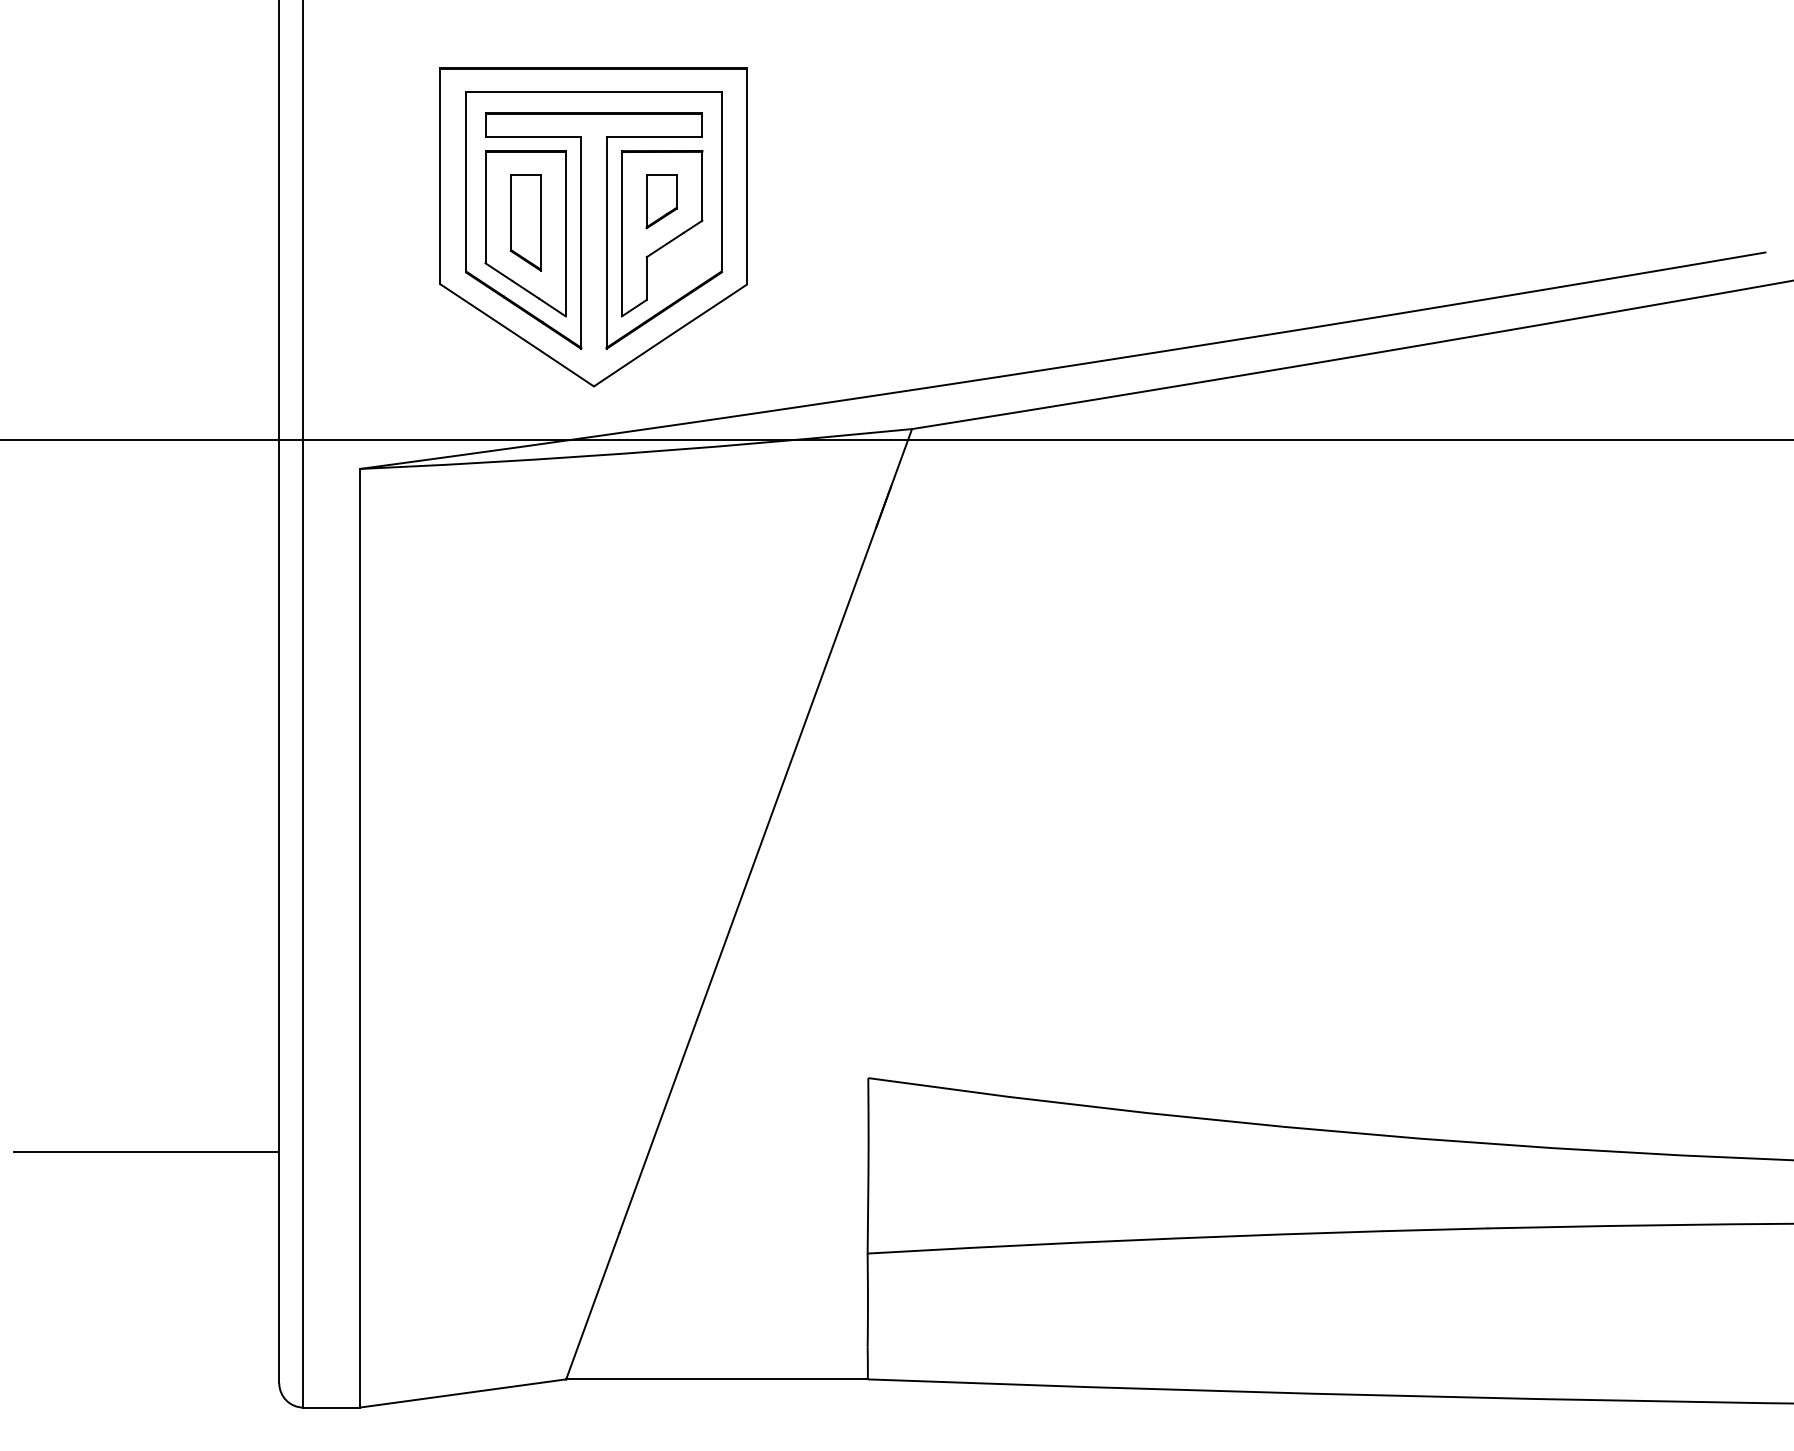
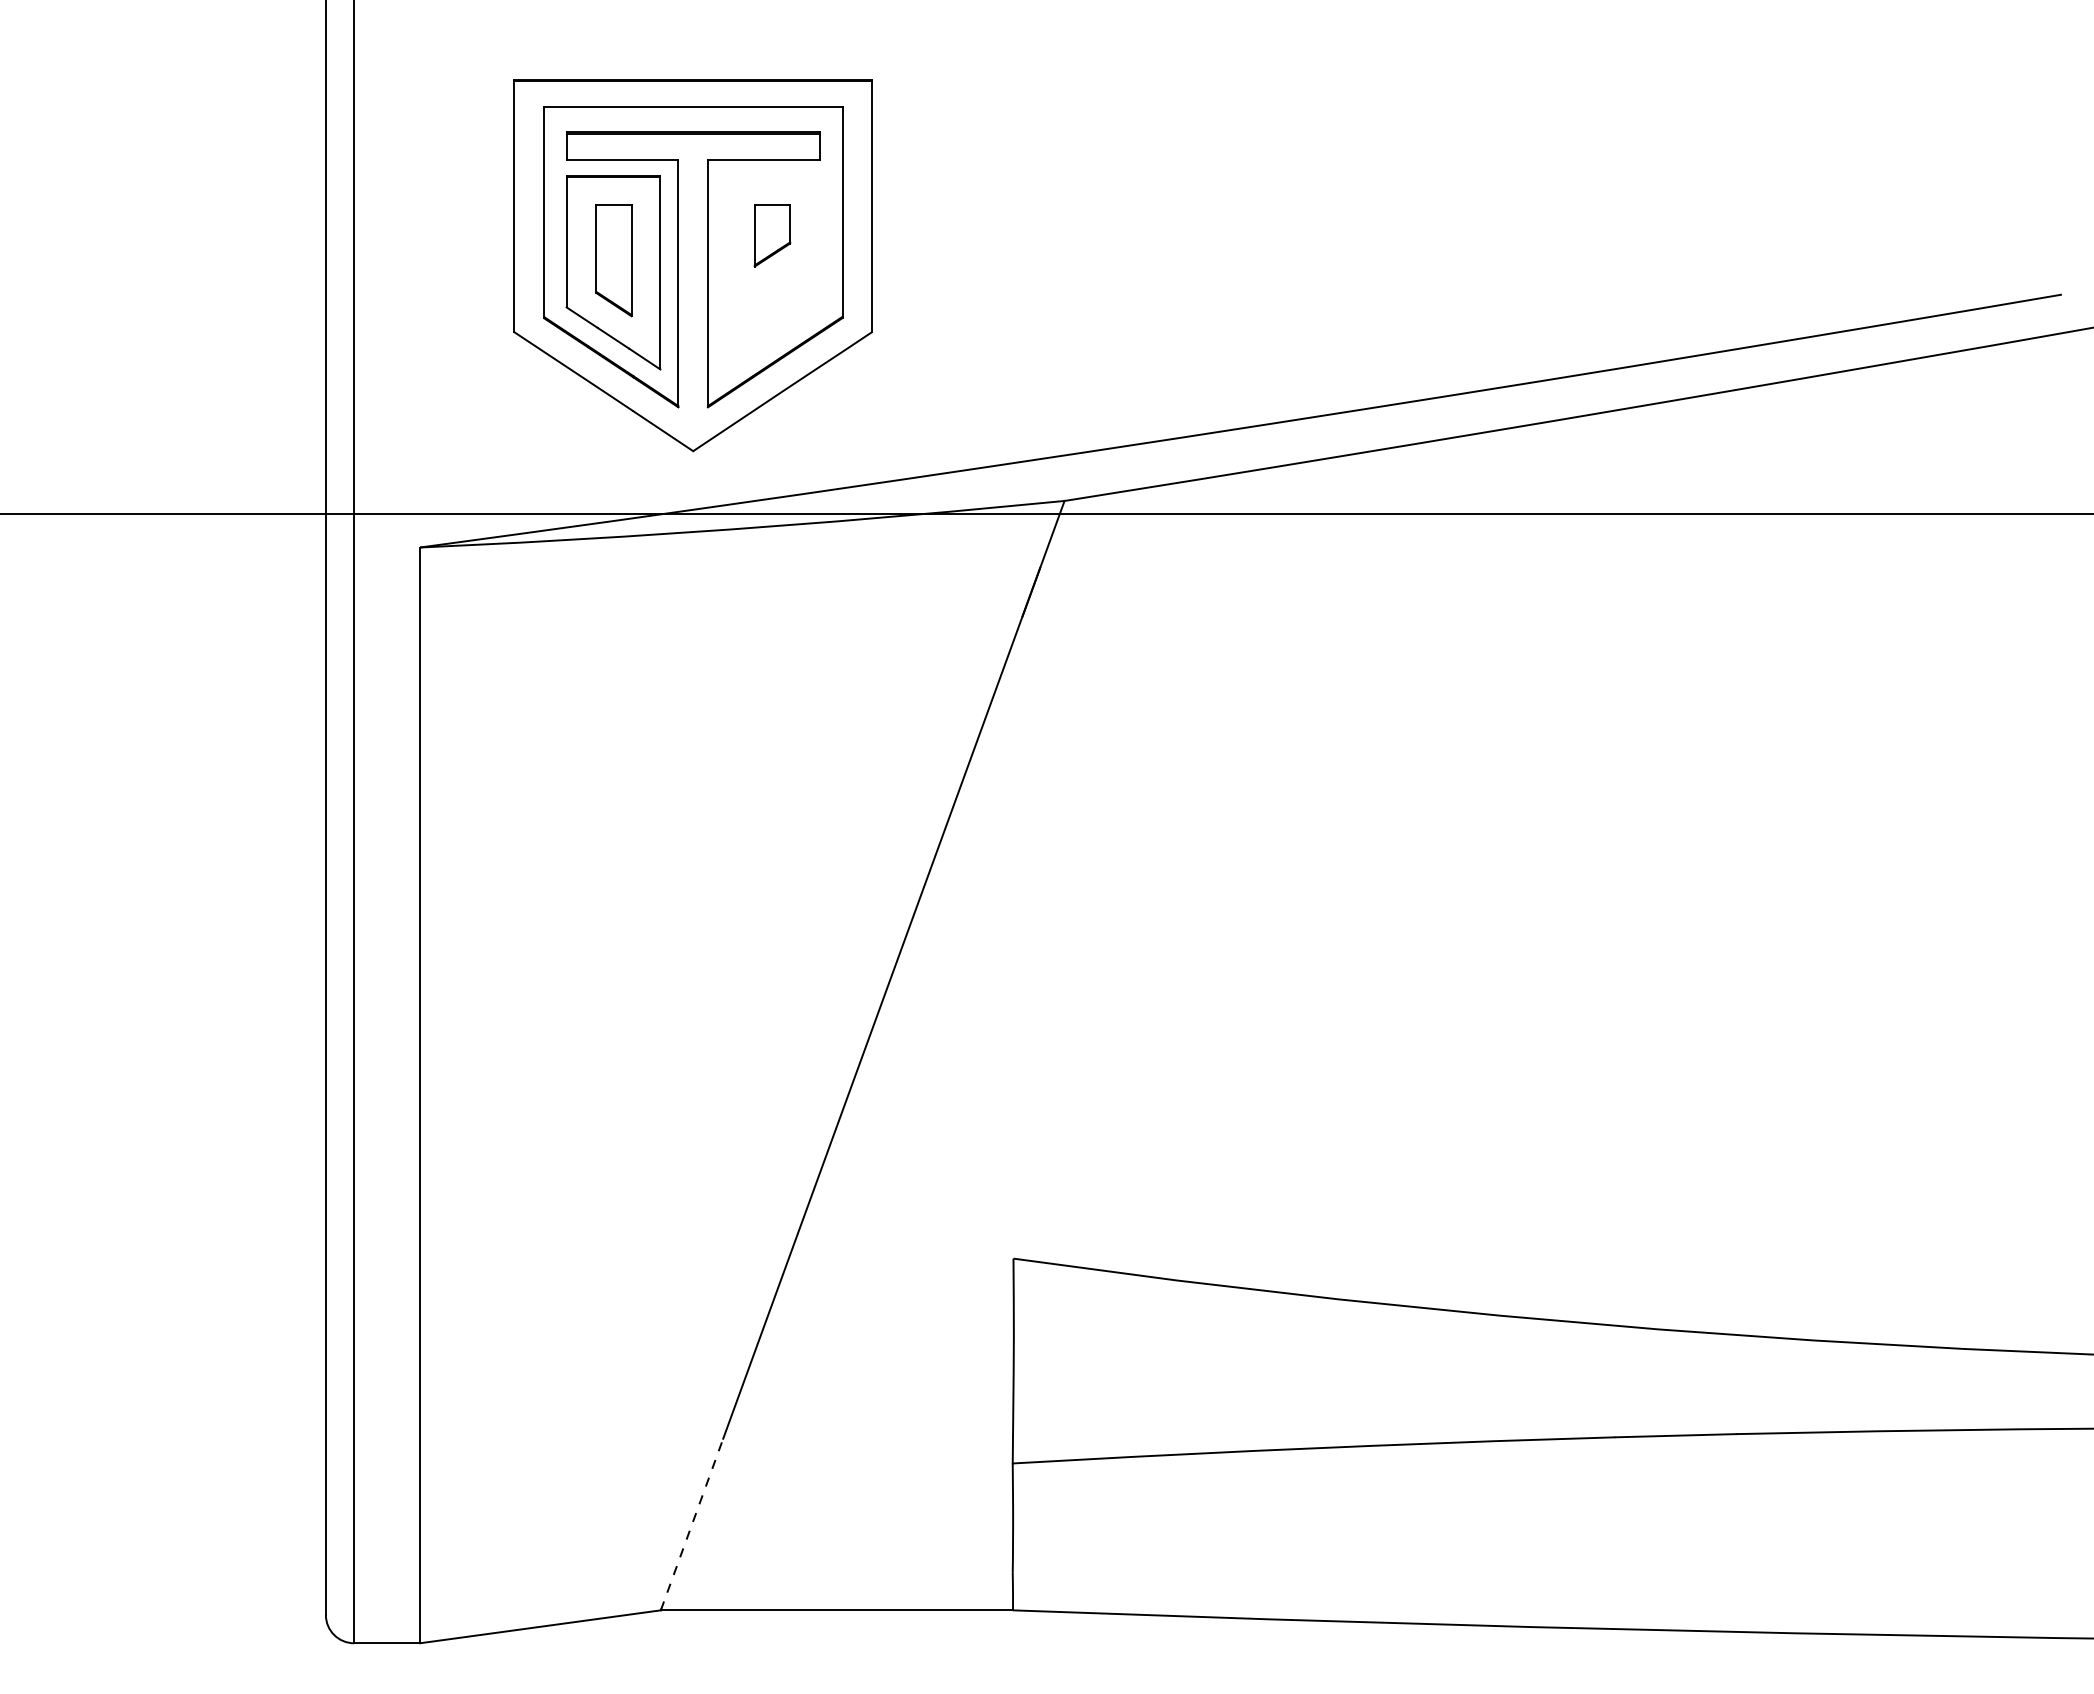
part: (661, 233) -> (772, 272), removed
line: (146, 1151) -> (170, 1344), removed
line: (593, 1305) -> (692, 1524), solid -> dashed

